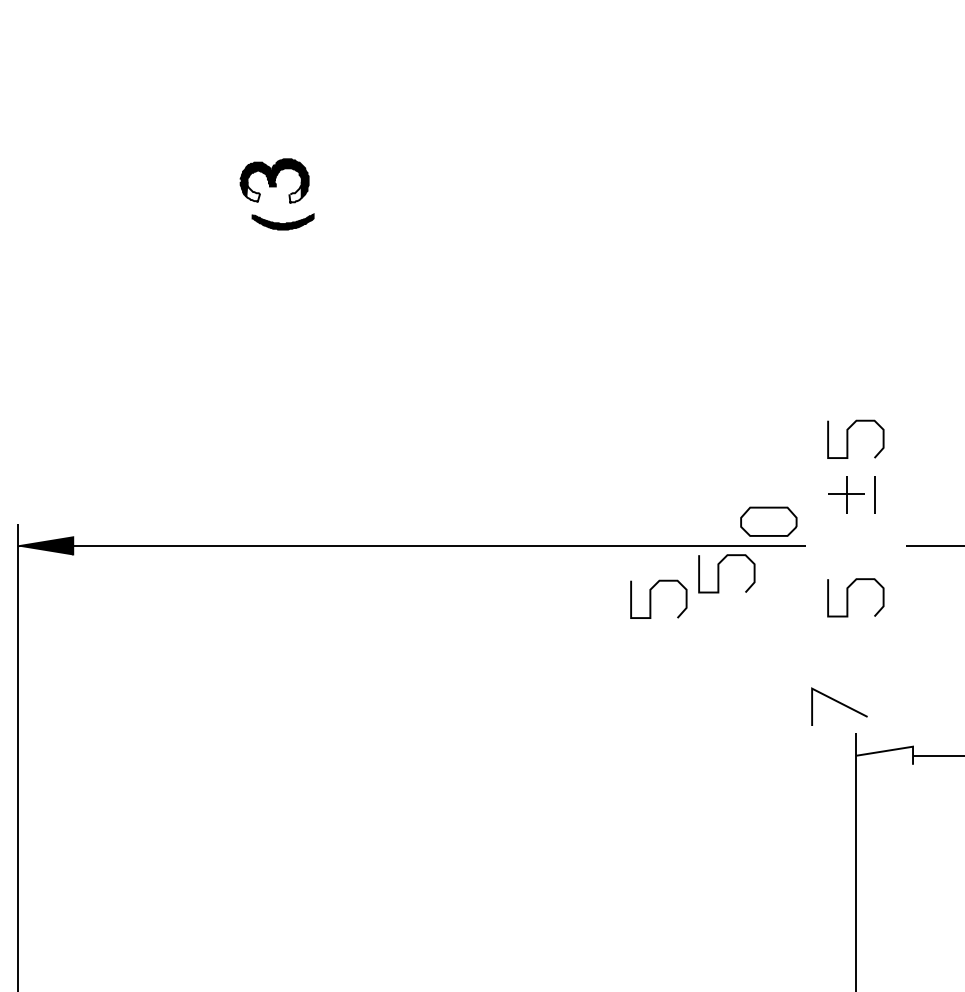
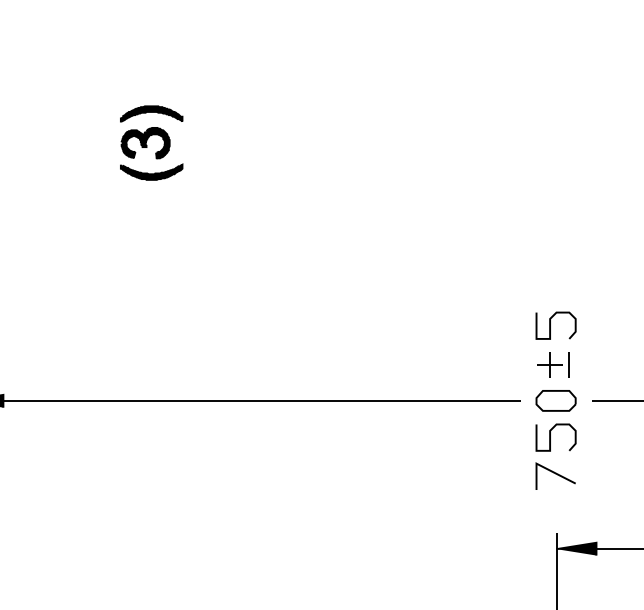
part: (282, 139) -> (151, 113), added
fill: (252, 191) -> (130, 150), added
fill: (295, 192) -> (160, 151), added
part: (282, 221) -> (151, 171), size x1.43
part: (768, 521) -> (555, 400), moved
curve: (719, 573) -> (459, 420), removed
curve: (651, 598) -> (411, 438), removed
line: (840, 704) -> (556, 474), moved
fill: (884, 755) -> (576, 548), added

